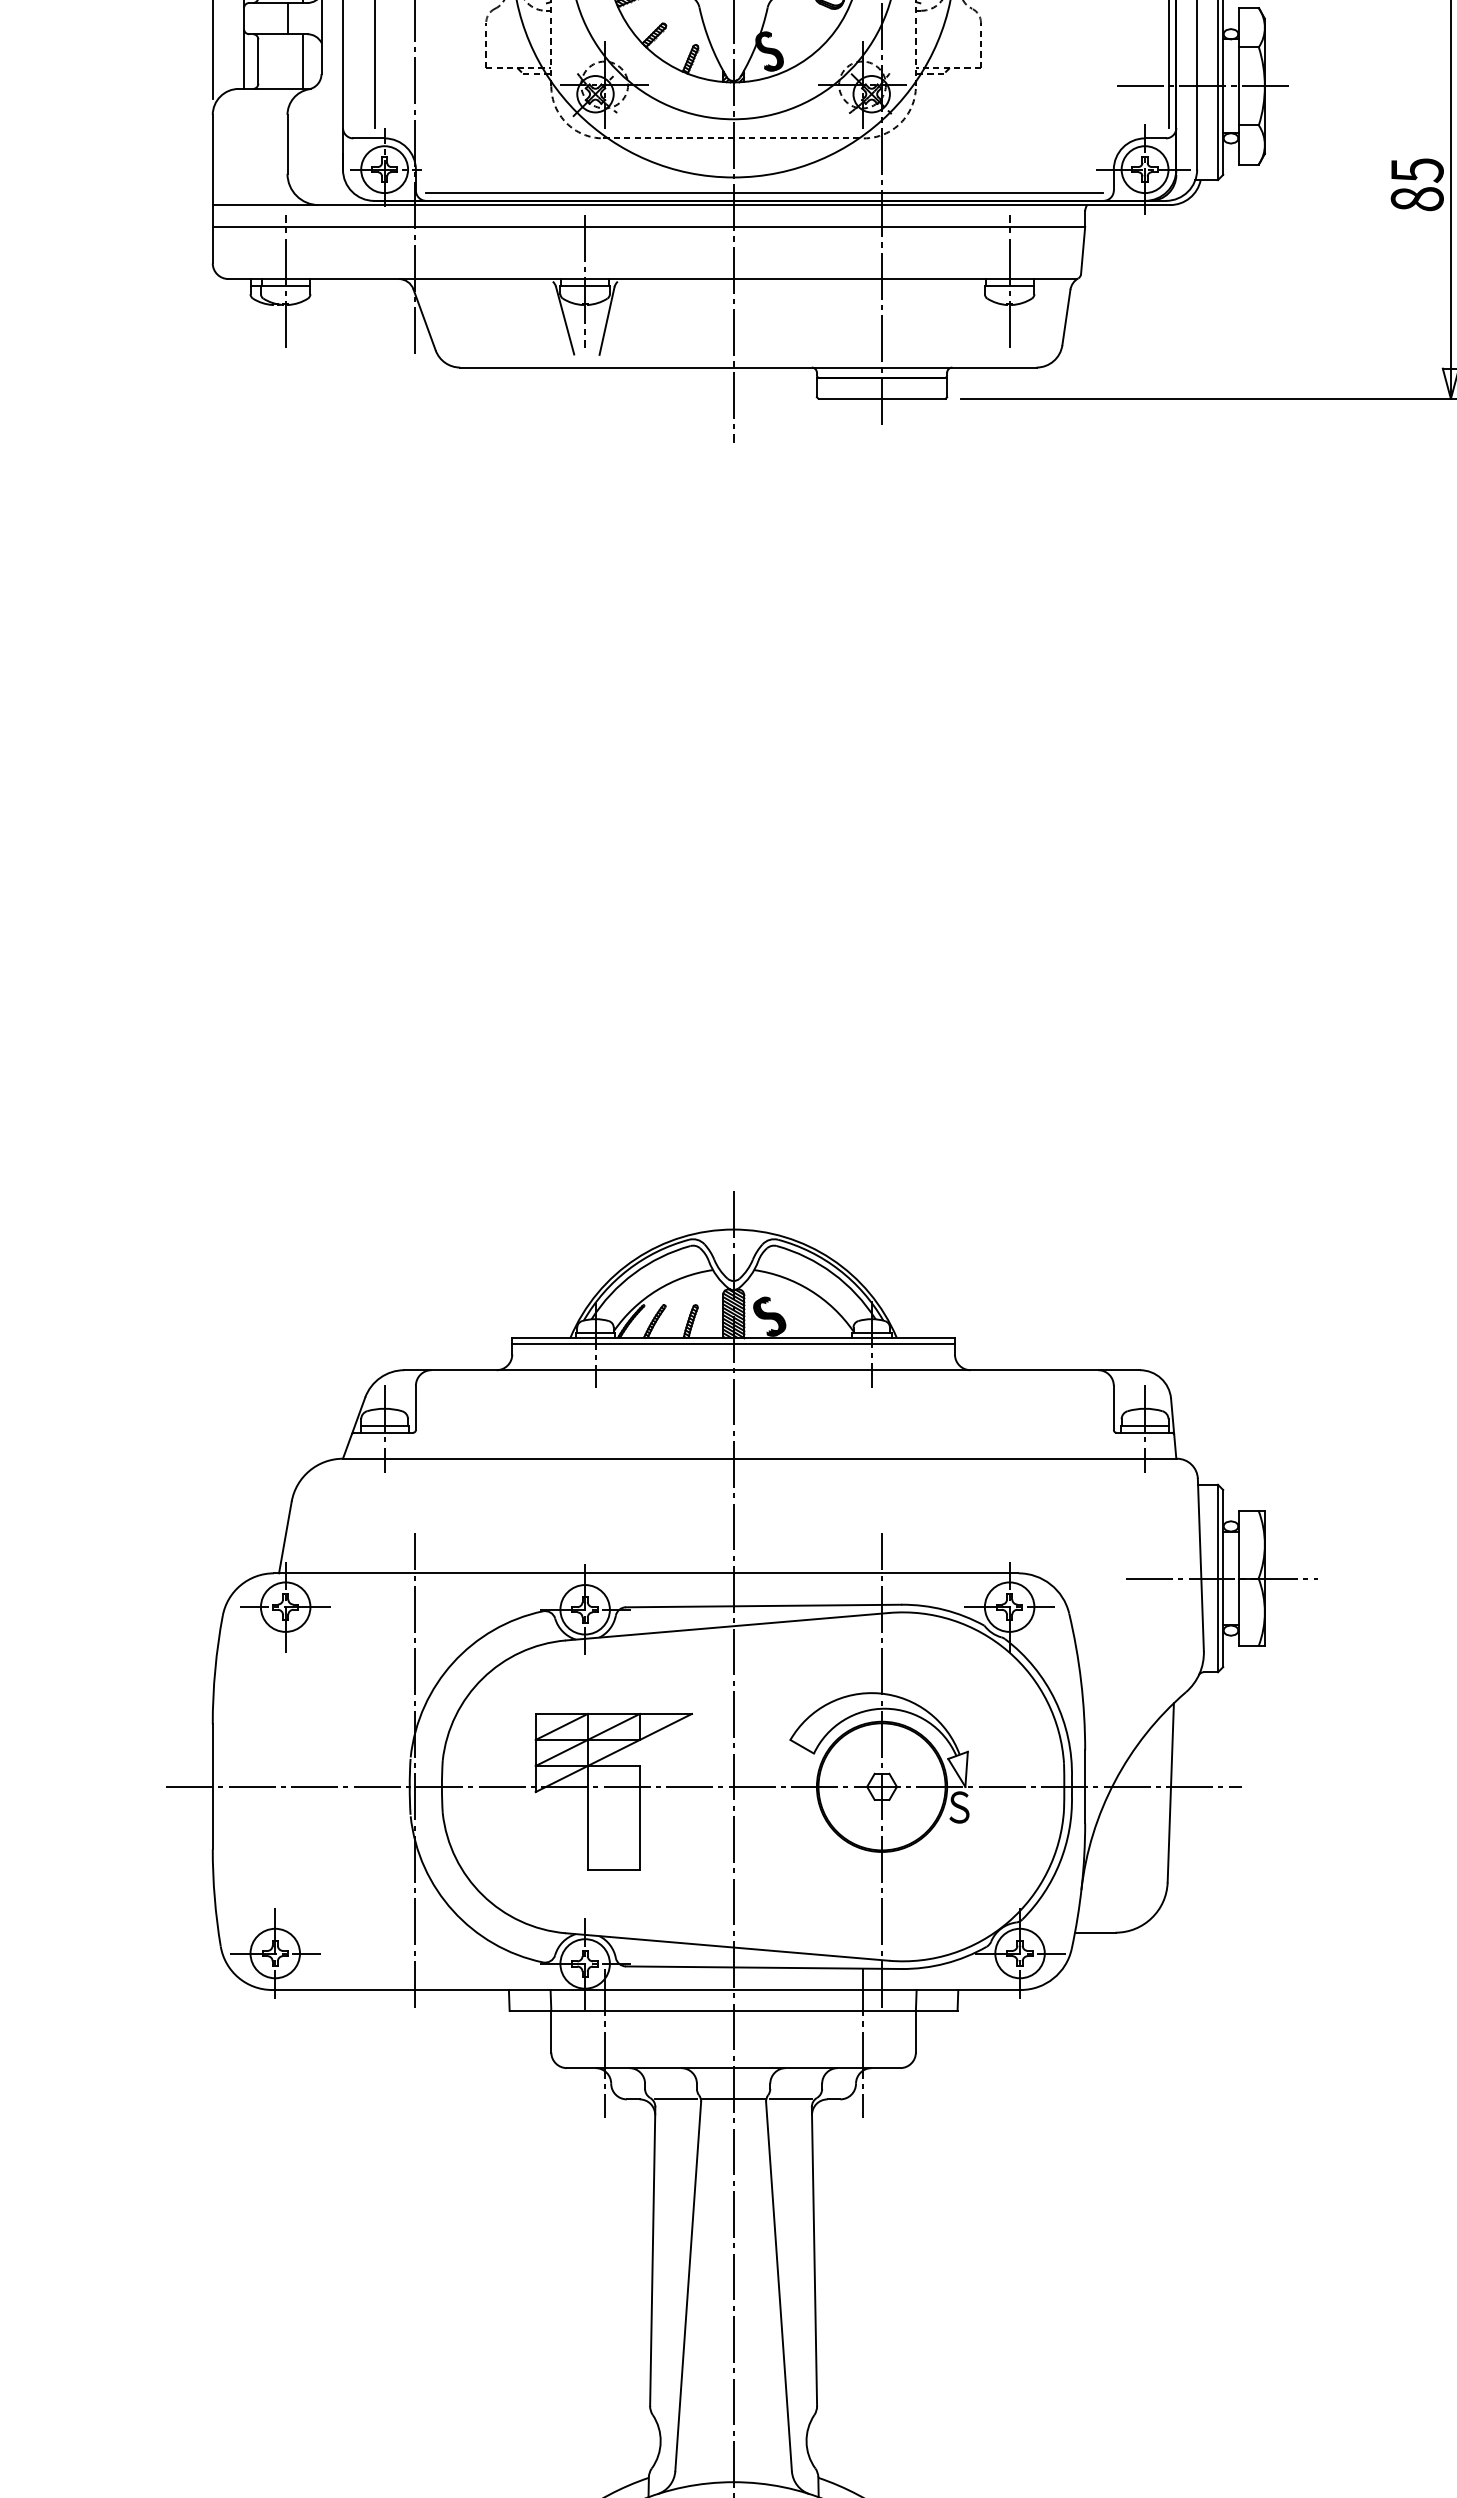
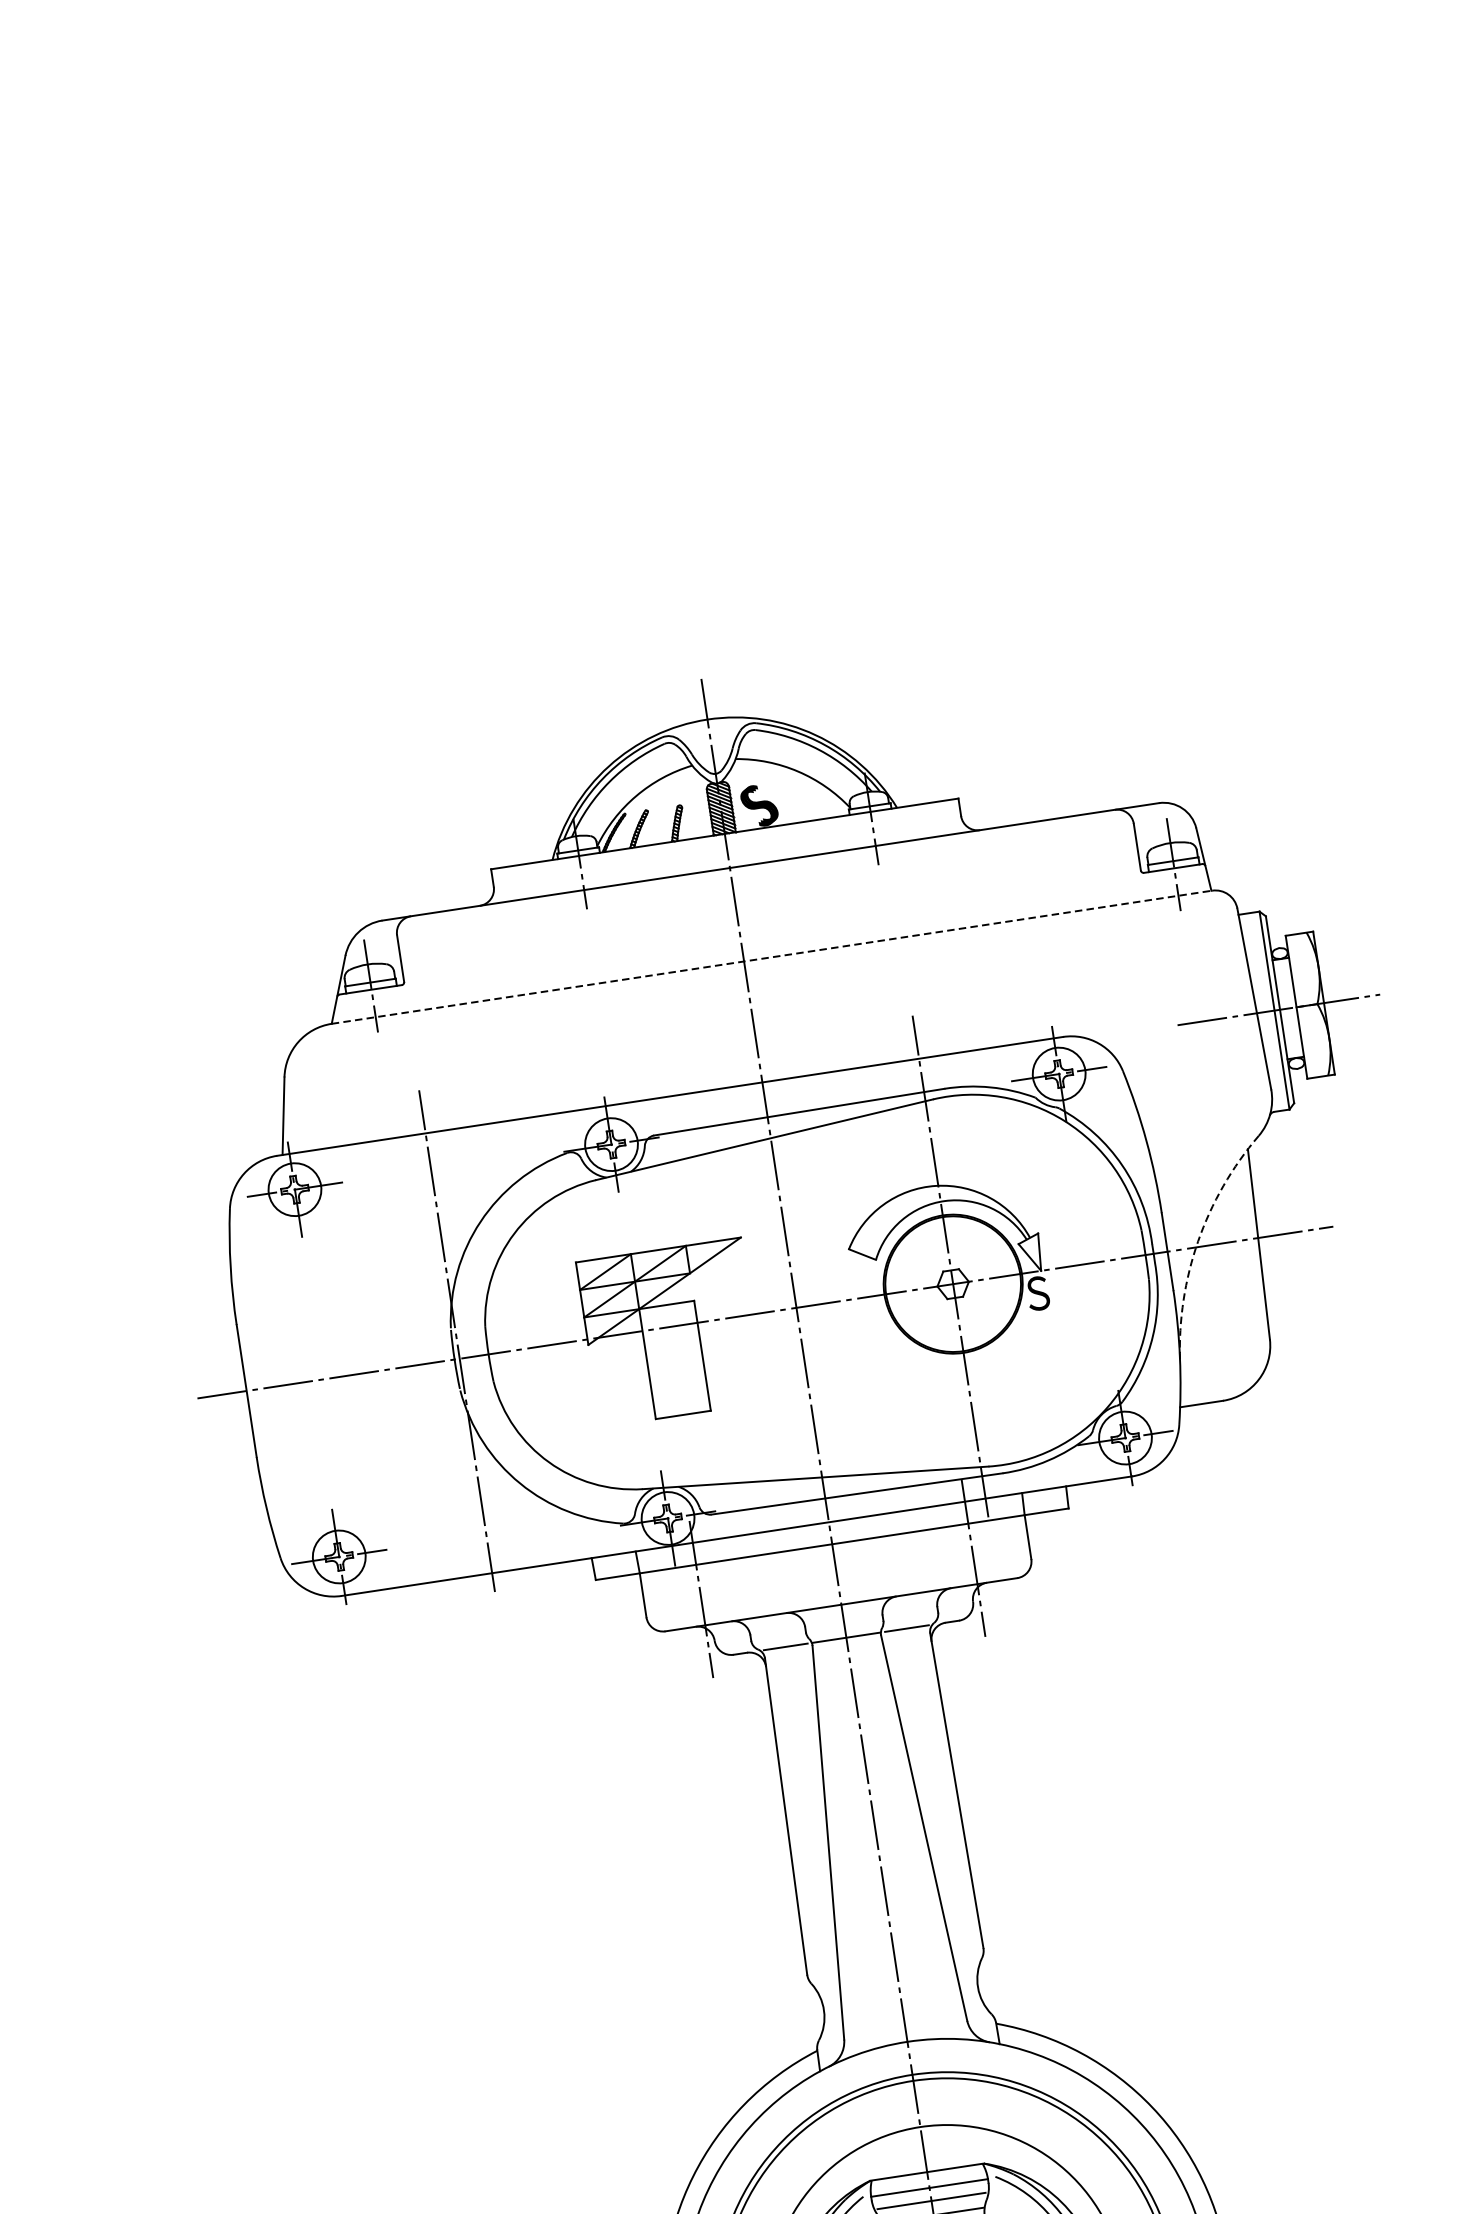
line: (733, 1344) -> (725, 840), removed
line: (760, 1458) -> (772, 956), solid -> dashed
arc: (1114, 1781) -> (1197, 1241), solid -> dashed

